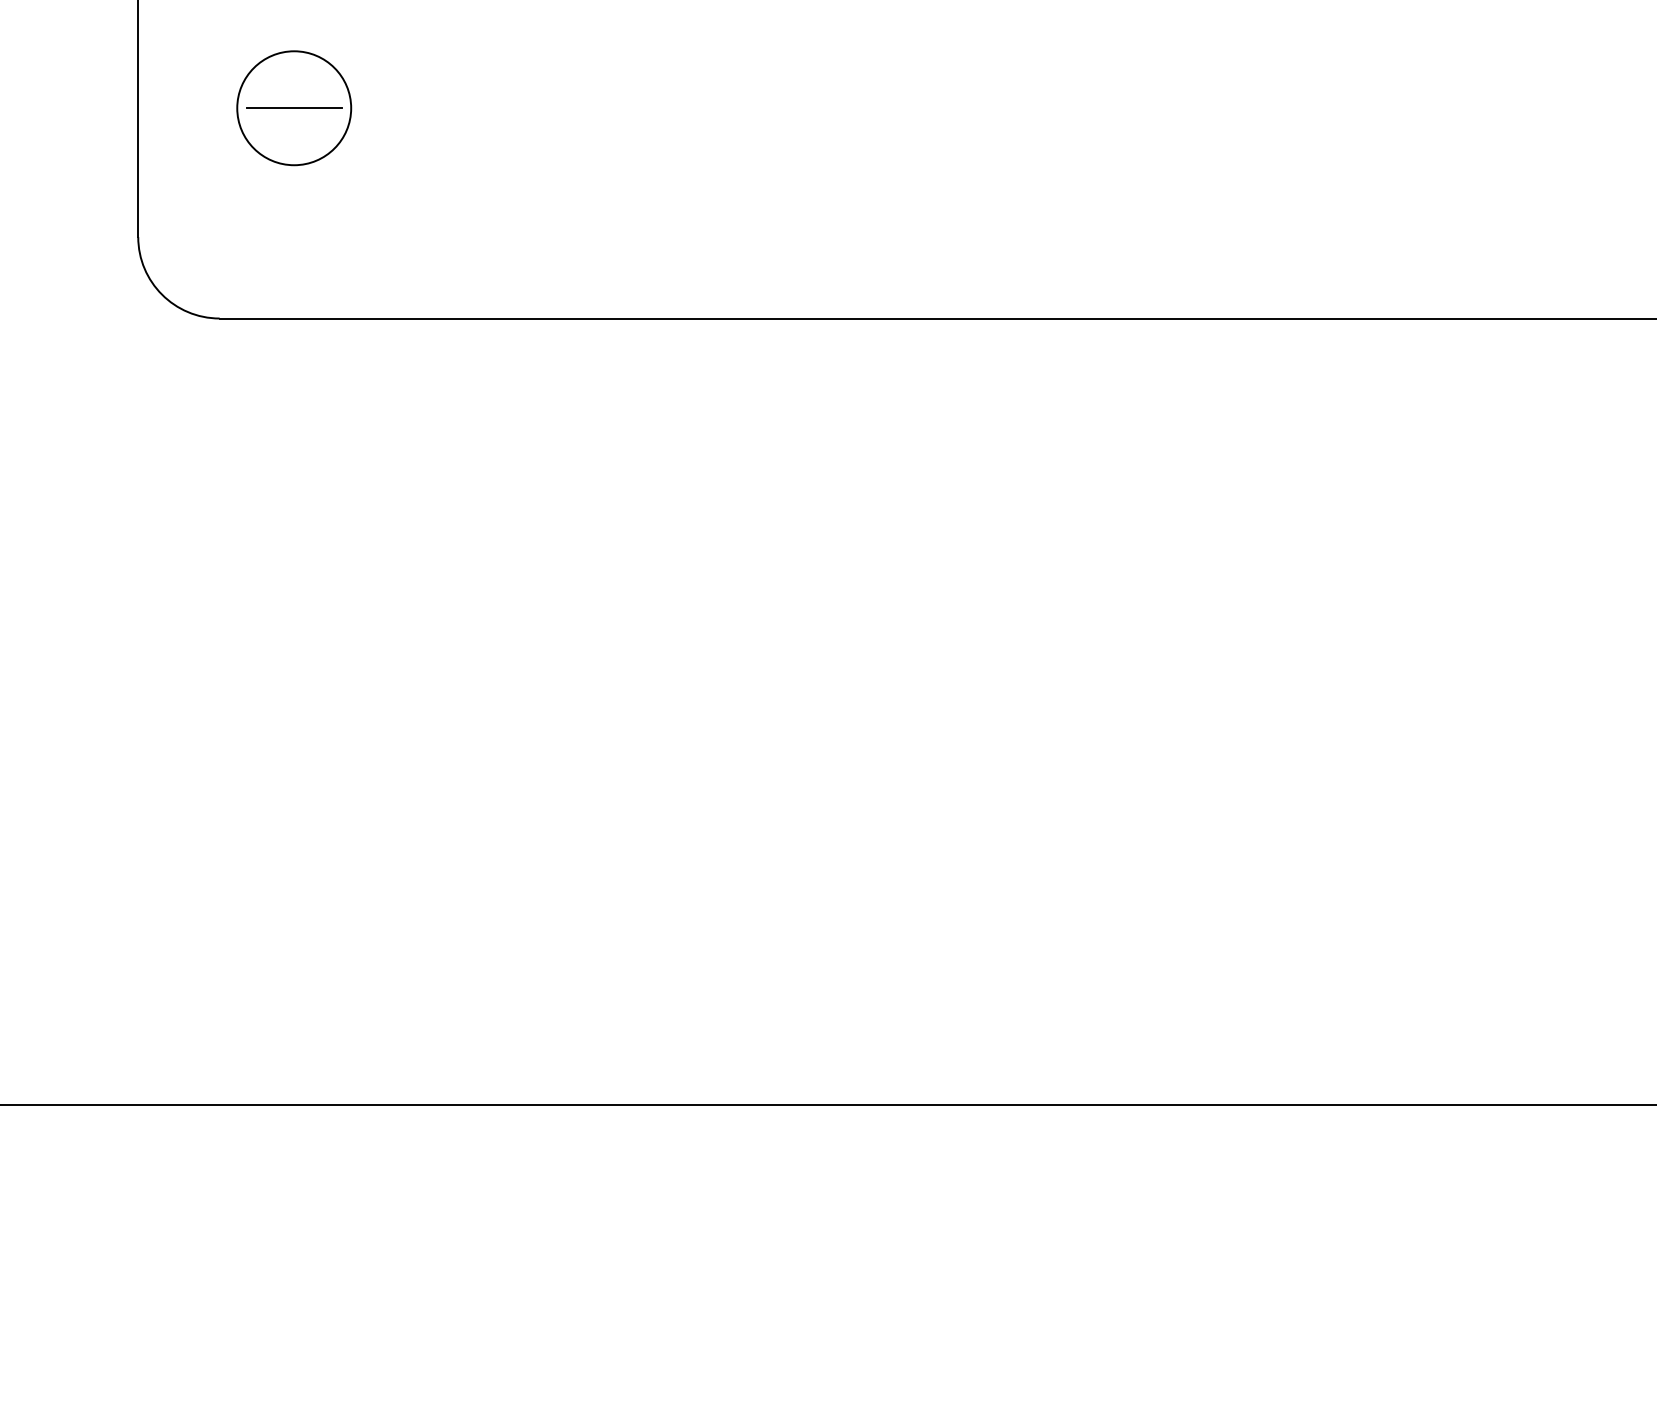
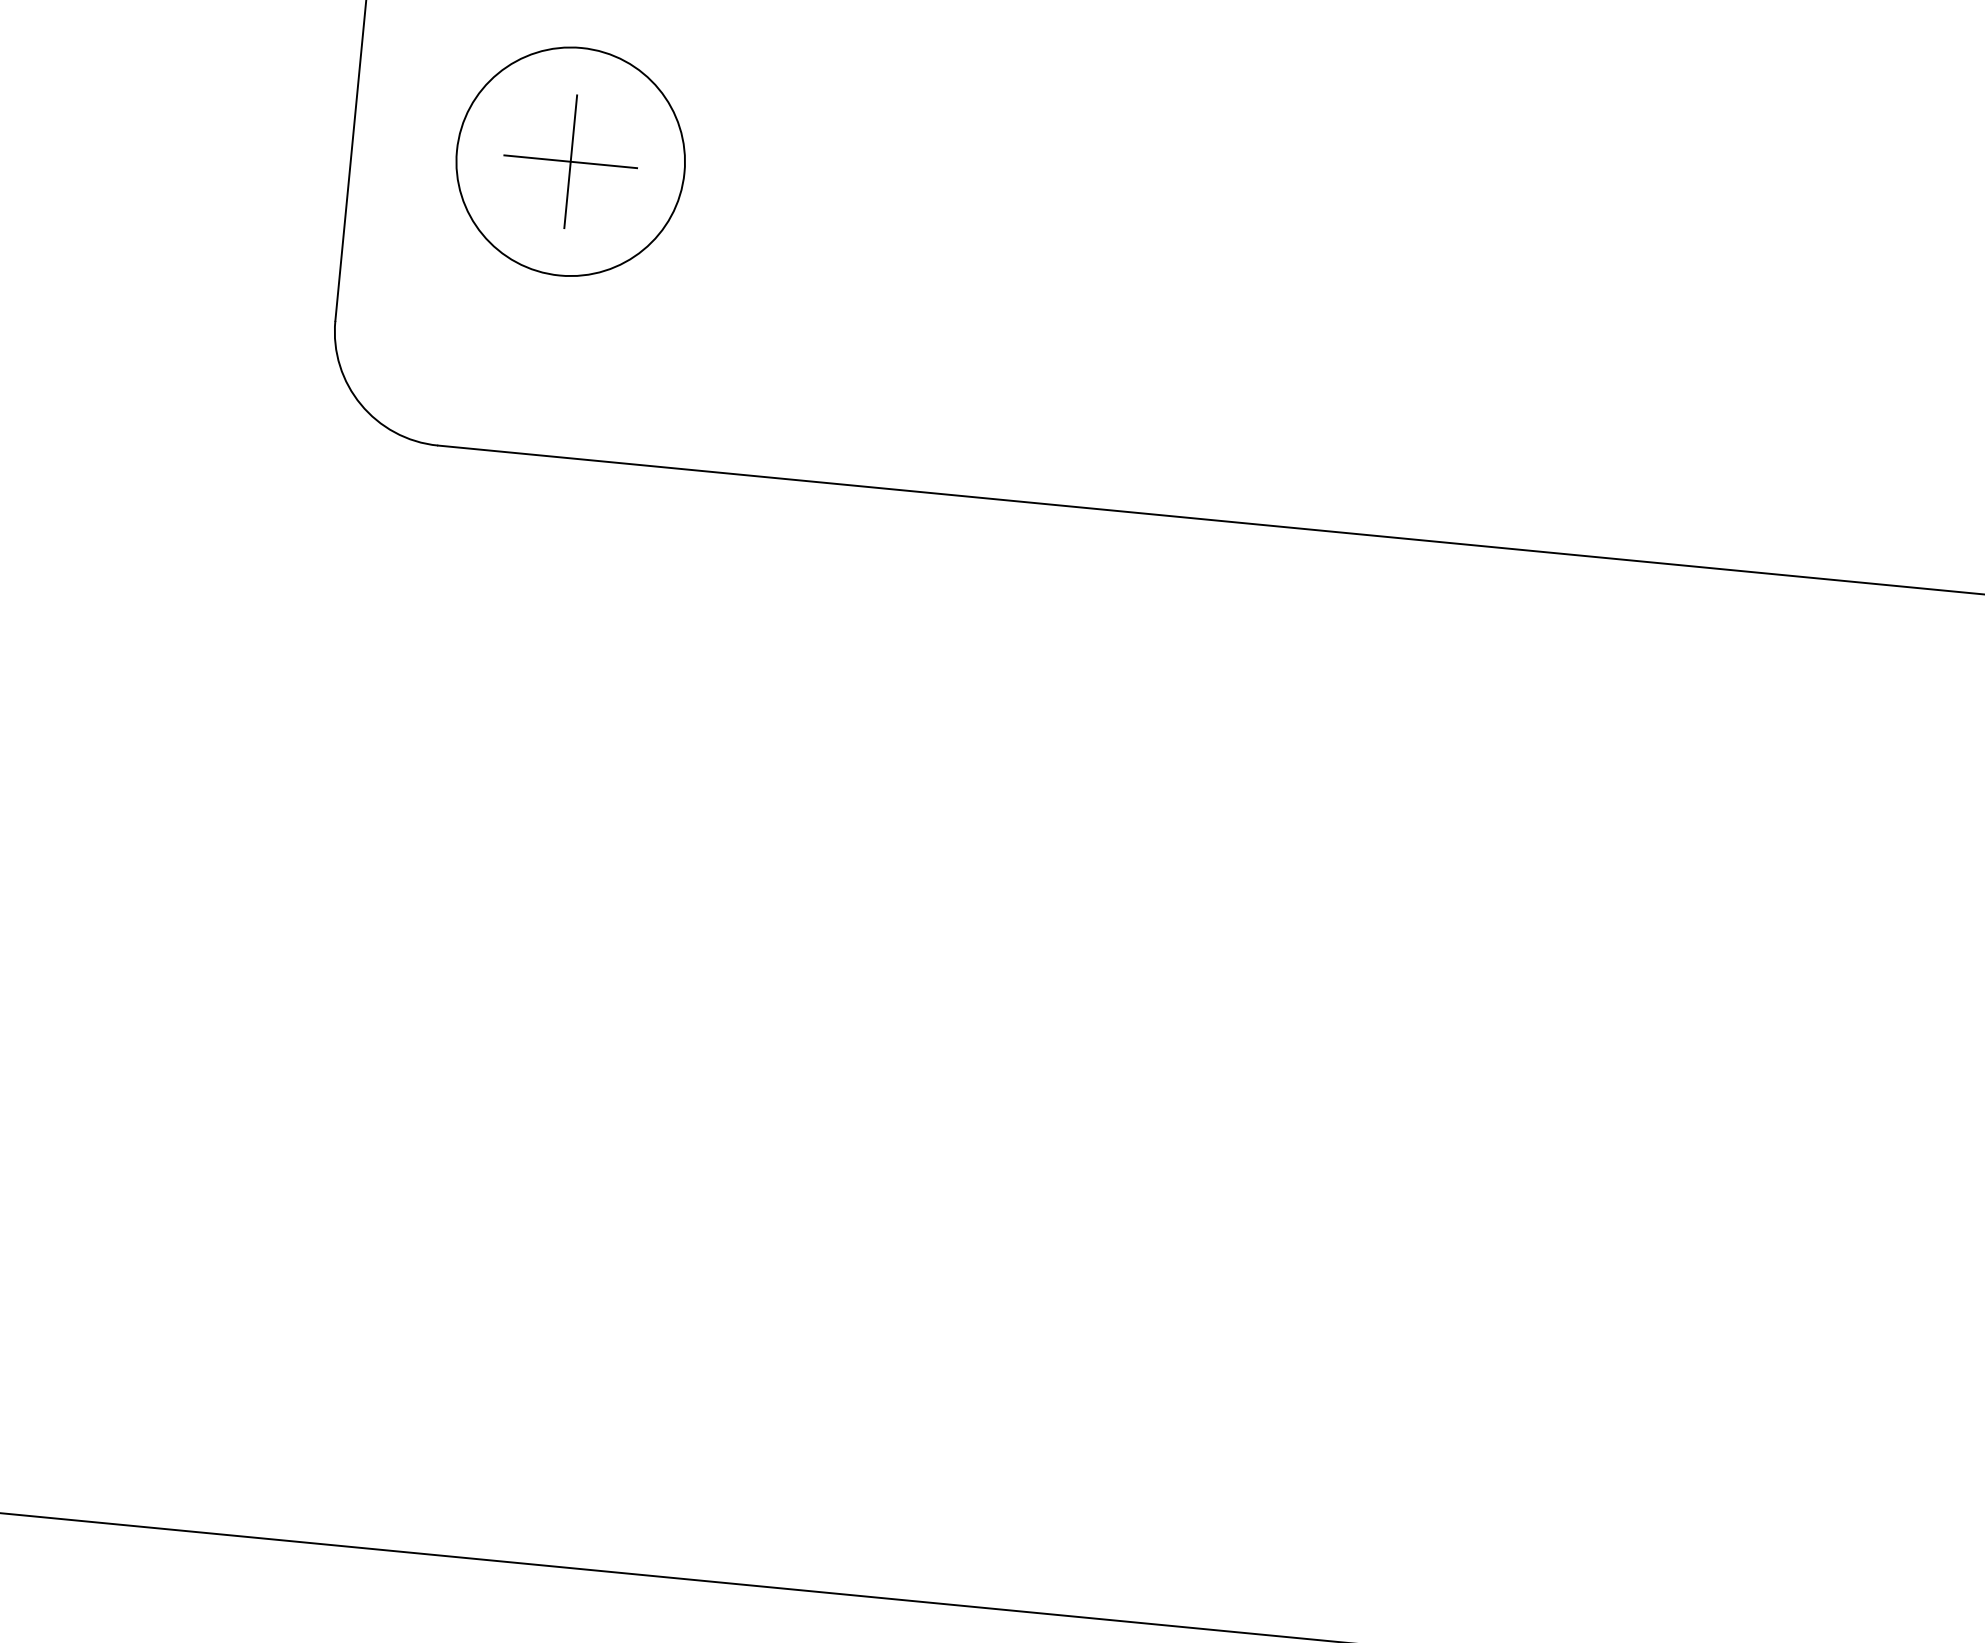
circle: (293, 107) -> (569, 160), size x1.43
line: (294, 107) -> (571, 160), added

